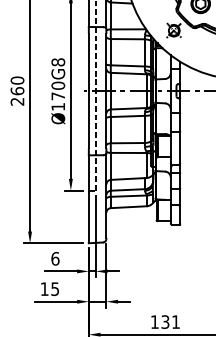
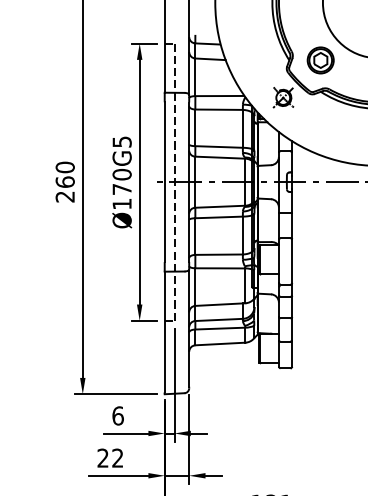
text: (57, 61) -> (121, 141), Ø170G8 -> Ø170G5
text: (49, 288) -> (110, 457), 15 -> 22

